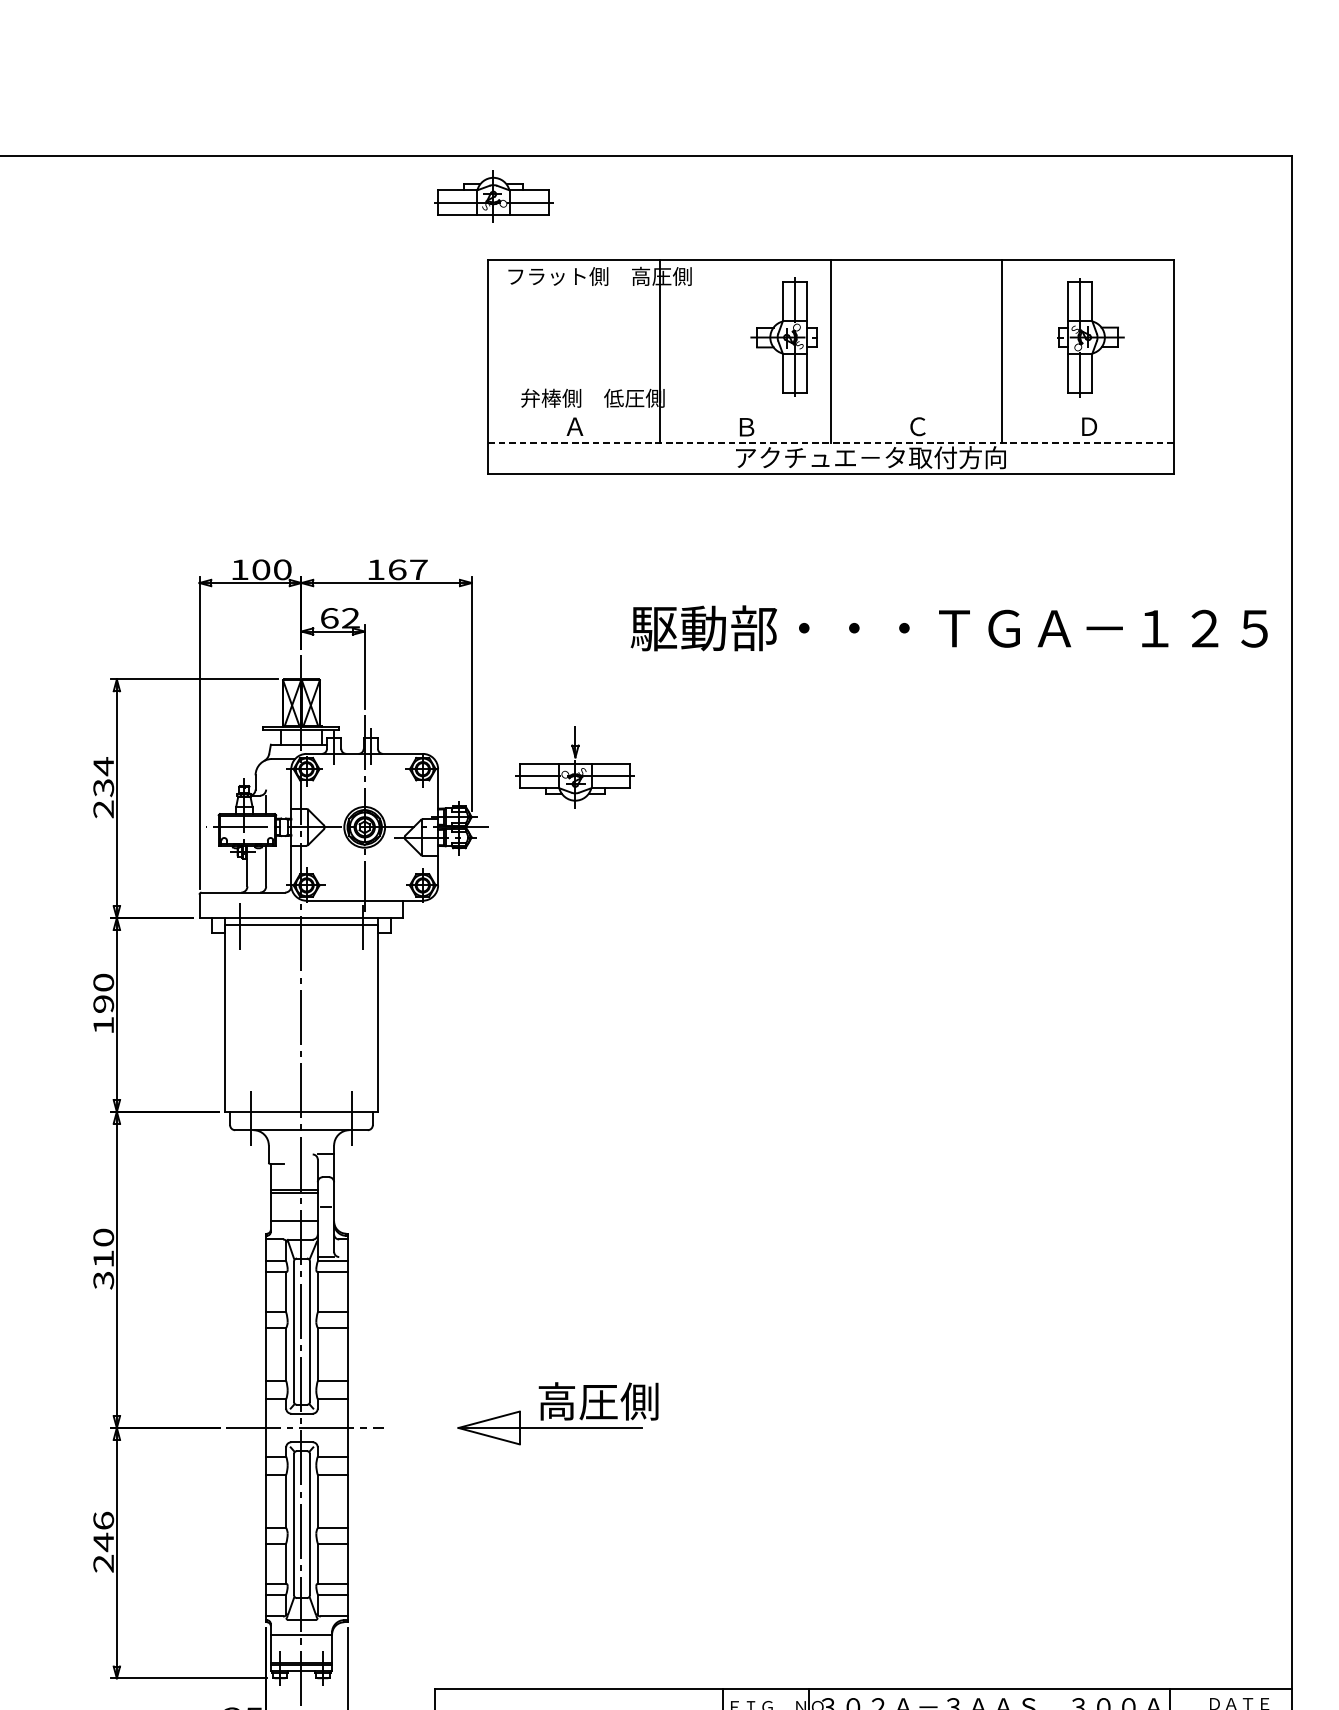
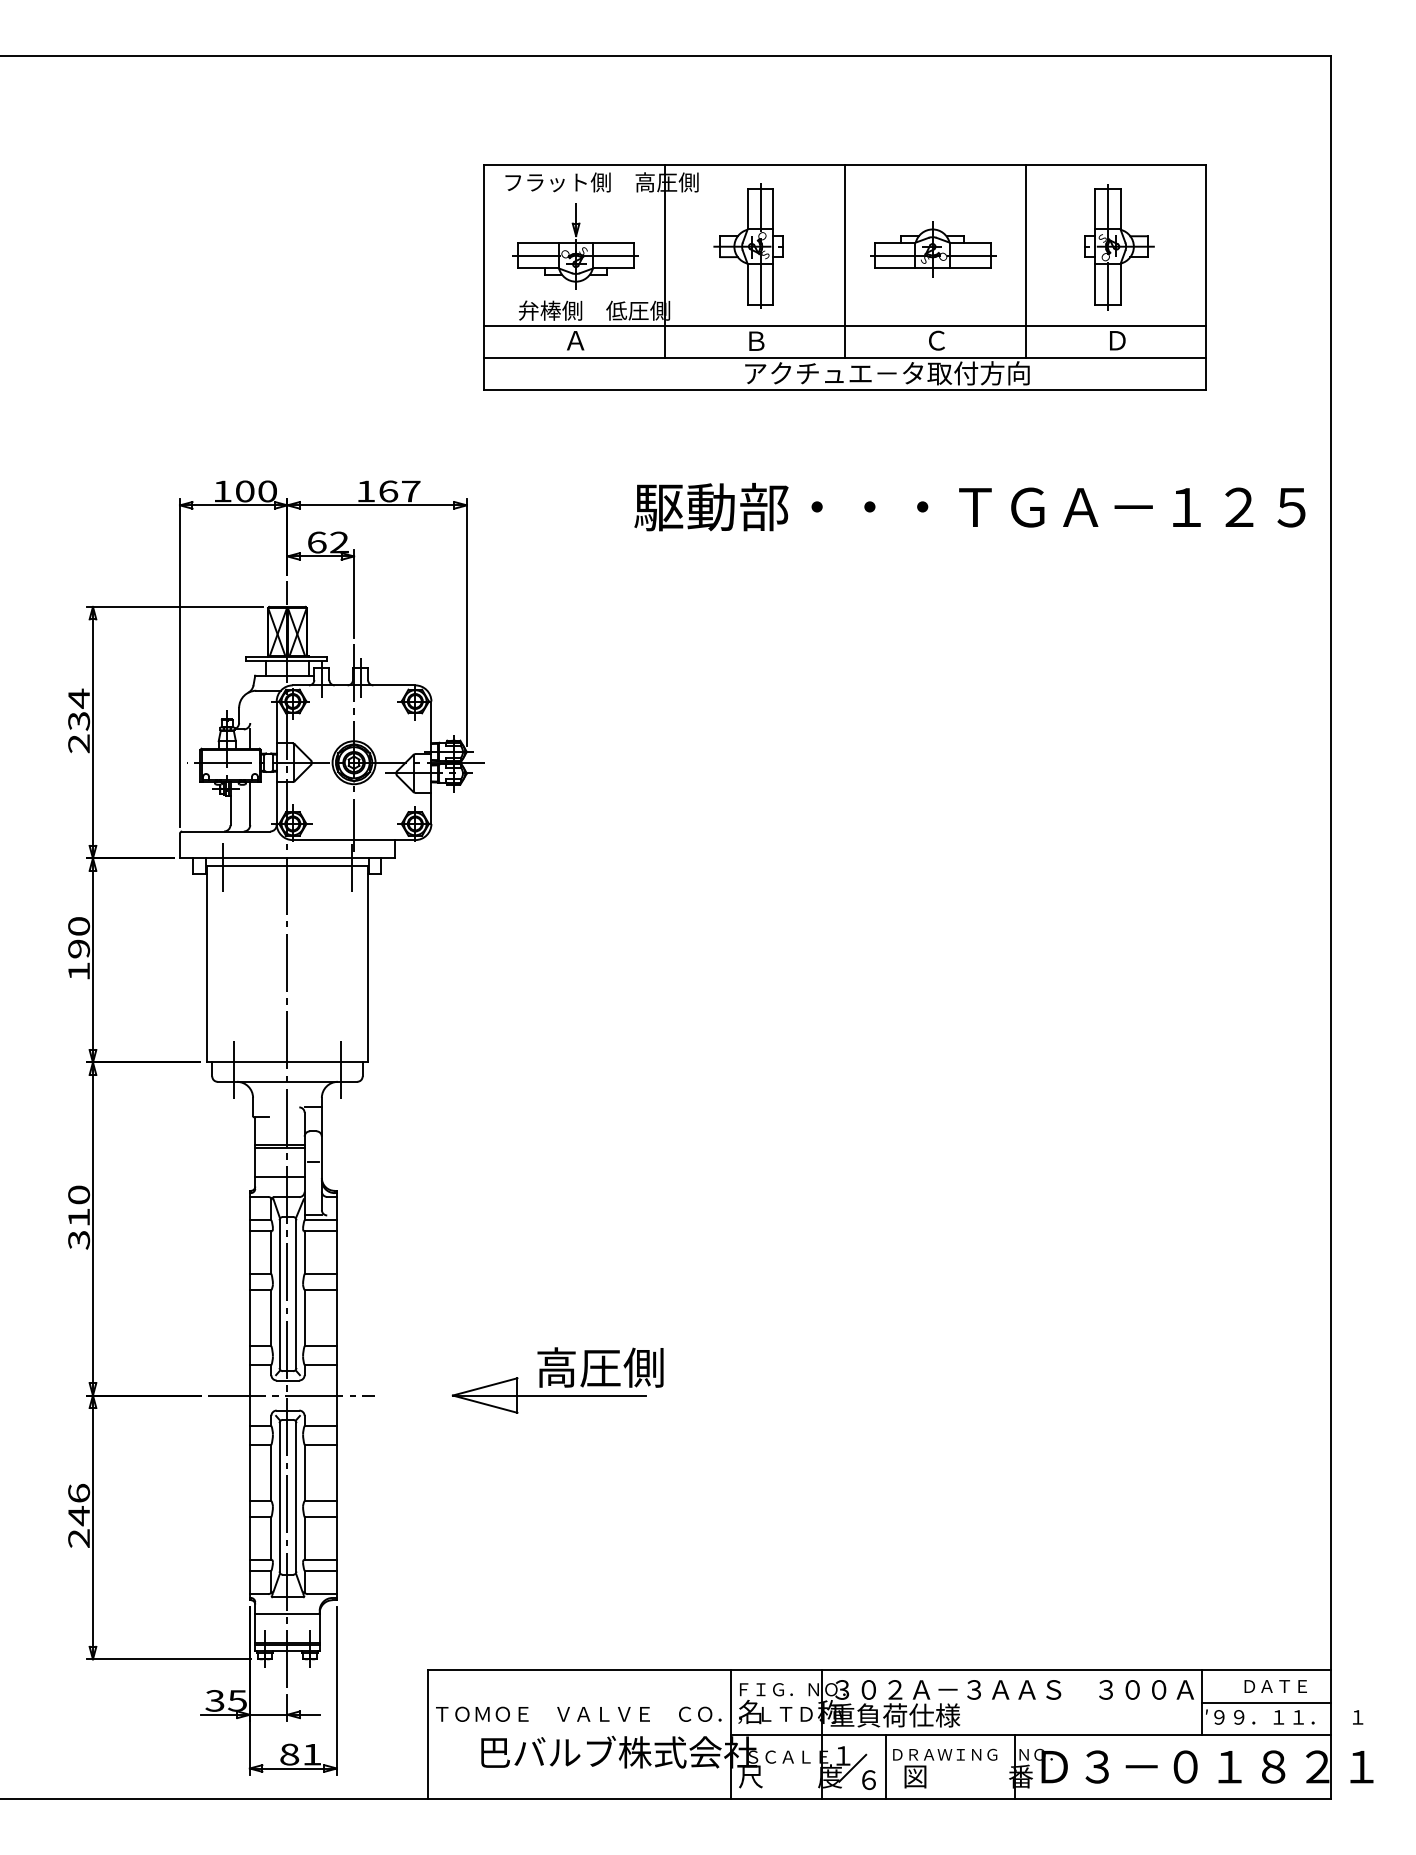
part: (494, 196) -> (933, 249), moved
part: (783, 336) -> (748, 245), moved
line: (831, 412) -> (845, 325), added
line: (831, 443) -> (845, 358), dashed -> solid
text: (948, 627) -> (969, 506), moved
part: (574, 767) -> (575, 246), moved

